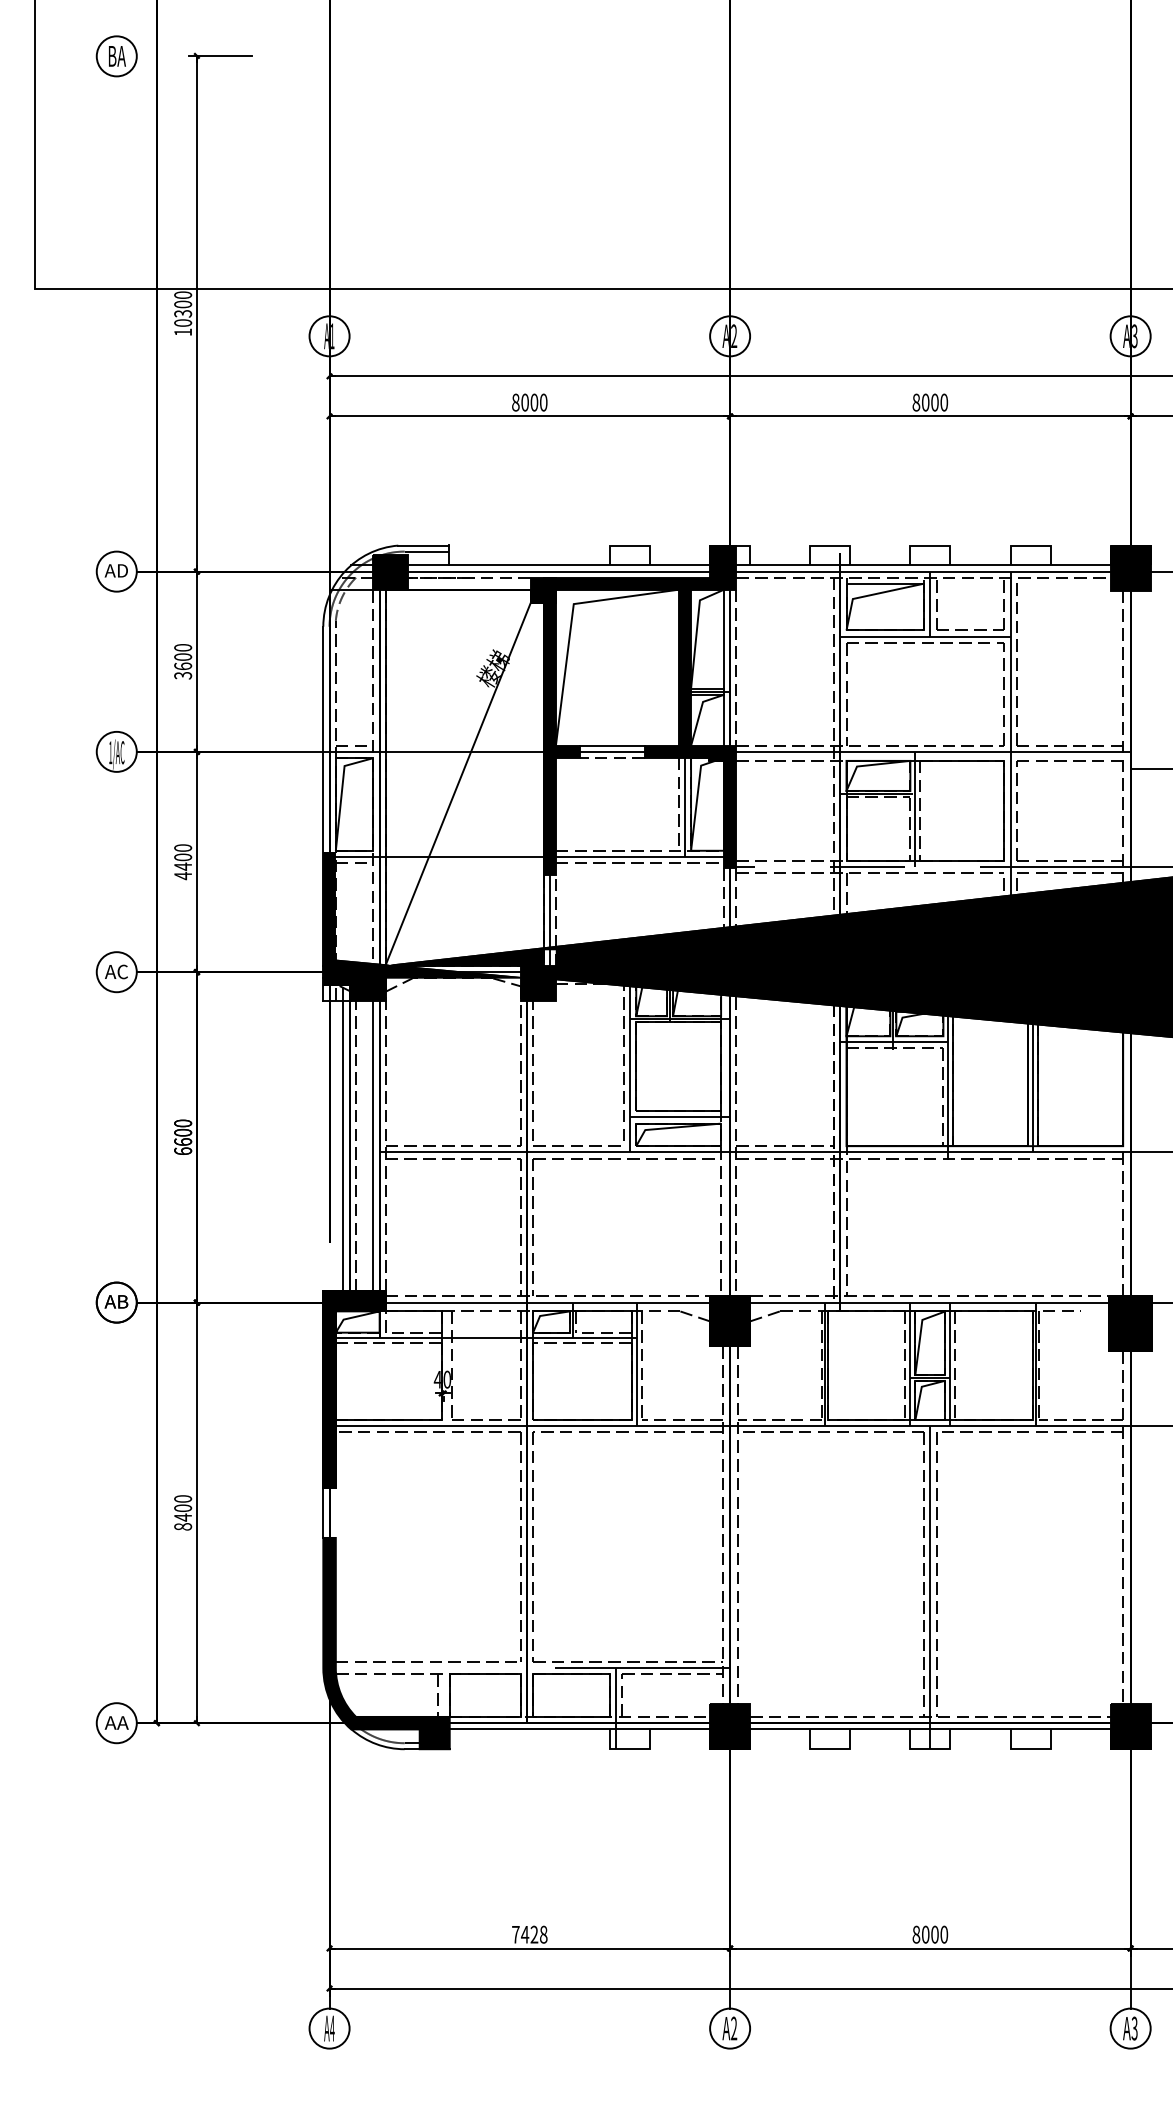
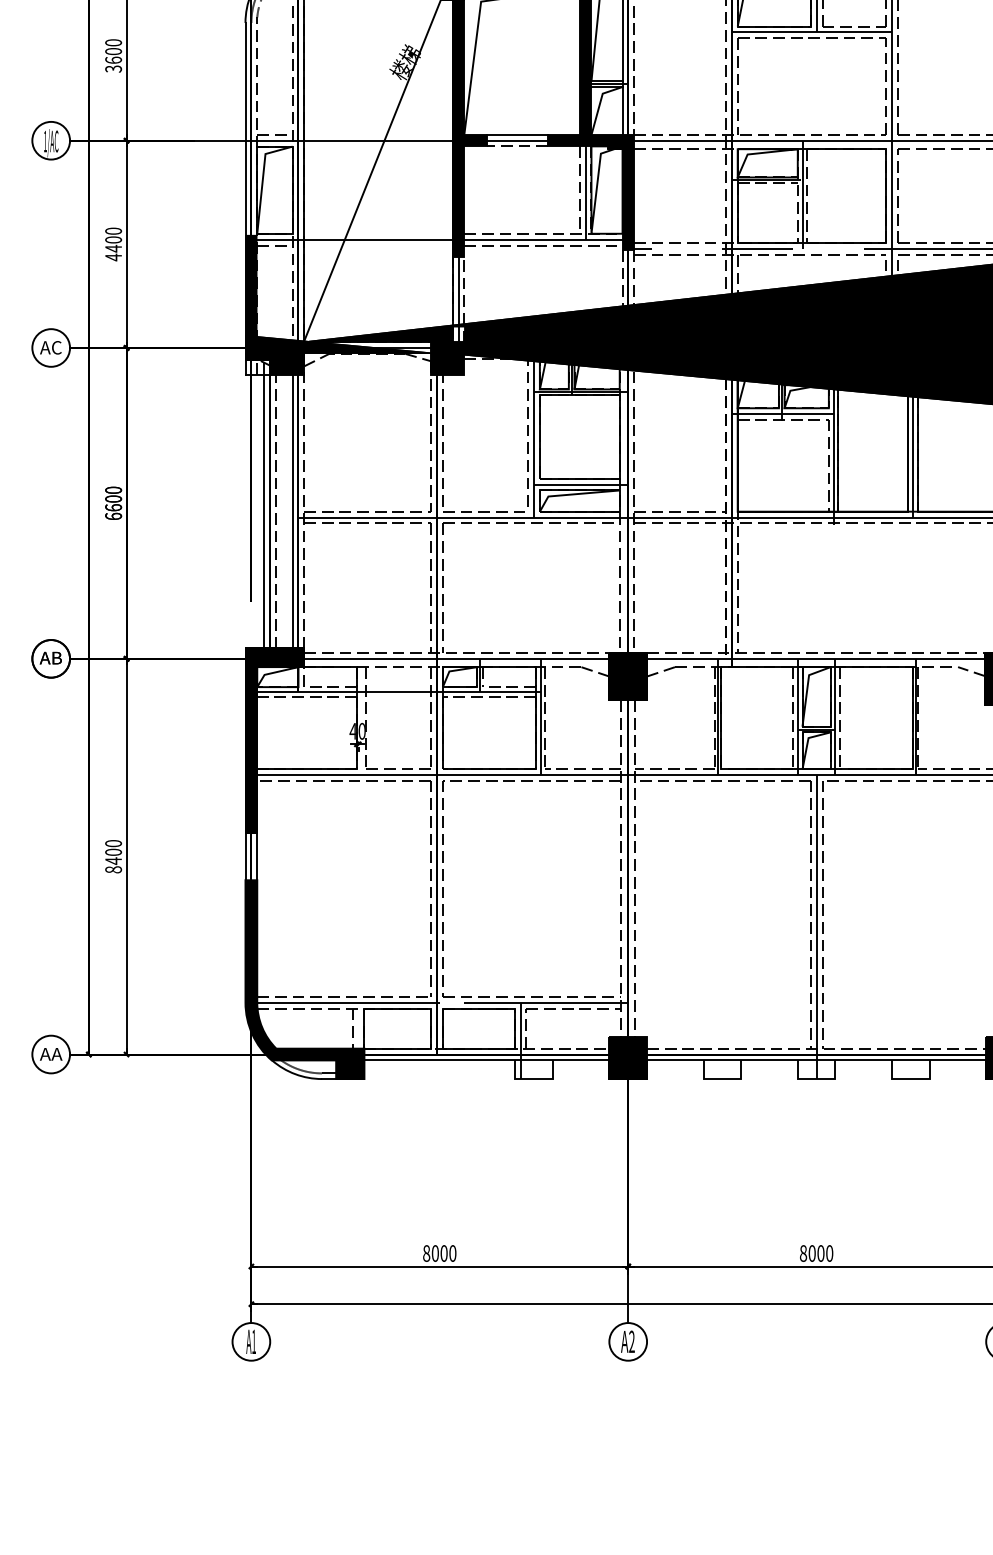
line: (1094, 1315) -> (971, 670), added
line: (335, 1512) -> (256, 856), added
line: (429, 1668) -> (345, 1003), added
text: (529, 1934) -> (439, 1253), 7428 -> 8000
text: (332, 2028) -> (254, 1341), A4 -> A1

